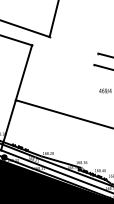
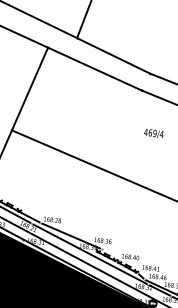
line: (73, 45) -> (112, 56), added
line: (63, 54) -> (95, 68), added

